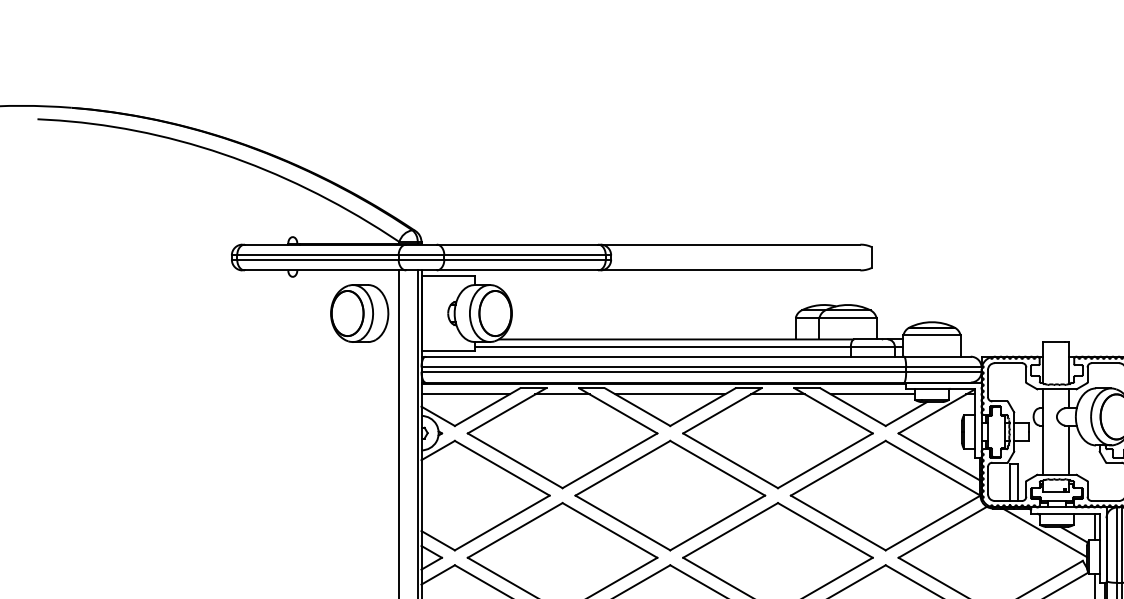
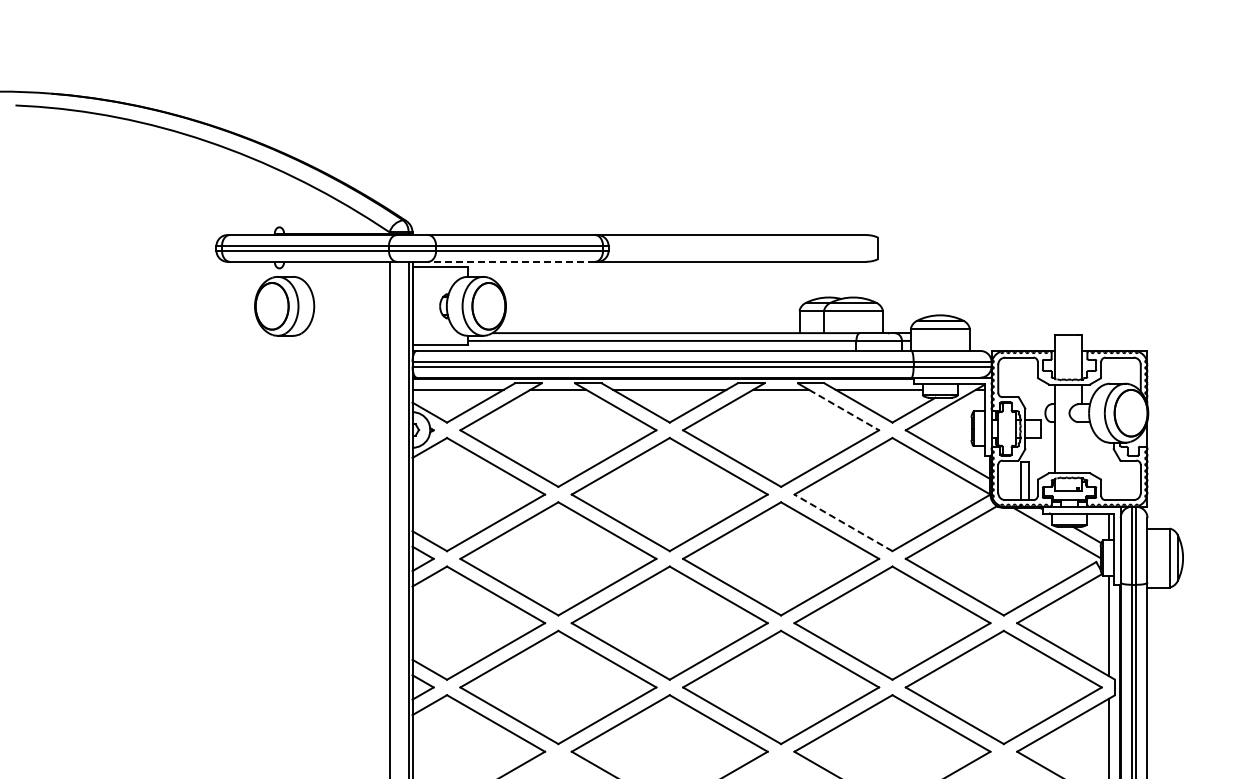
line: (517, 270) -> (511, 261), solid -> dashed
part: (359, 313) -> (284, 306), moved
line: (839, 414) -> (844, 410), solid -> dashed
line: (1069, 450) -> (1082, 447), removed
line: (838, 522) -> (843, 522), solid -> dashed

